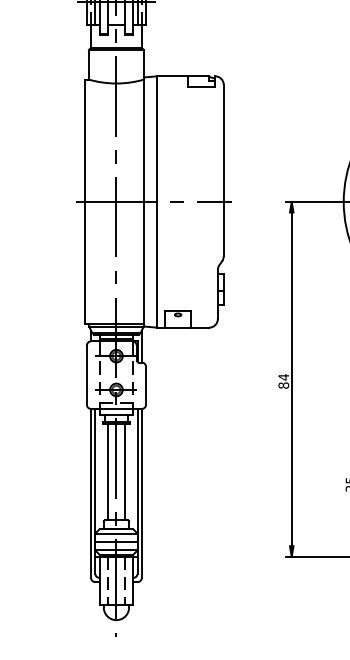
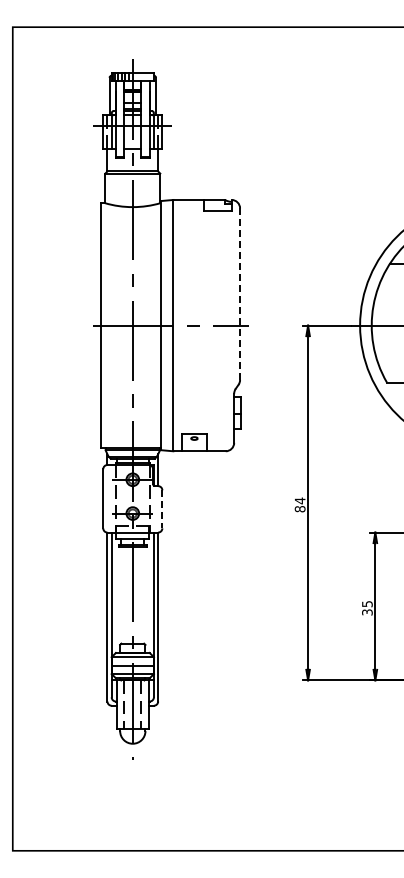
line: (224, 170) -> (240, 294), solid -> dashed
line: (146, 385) -> (162, 509), solid -> dashed
line: (108, 471) -> (124, 595), removed
line: (125, 471) -> (141, 595), removed

